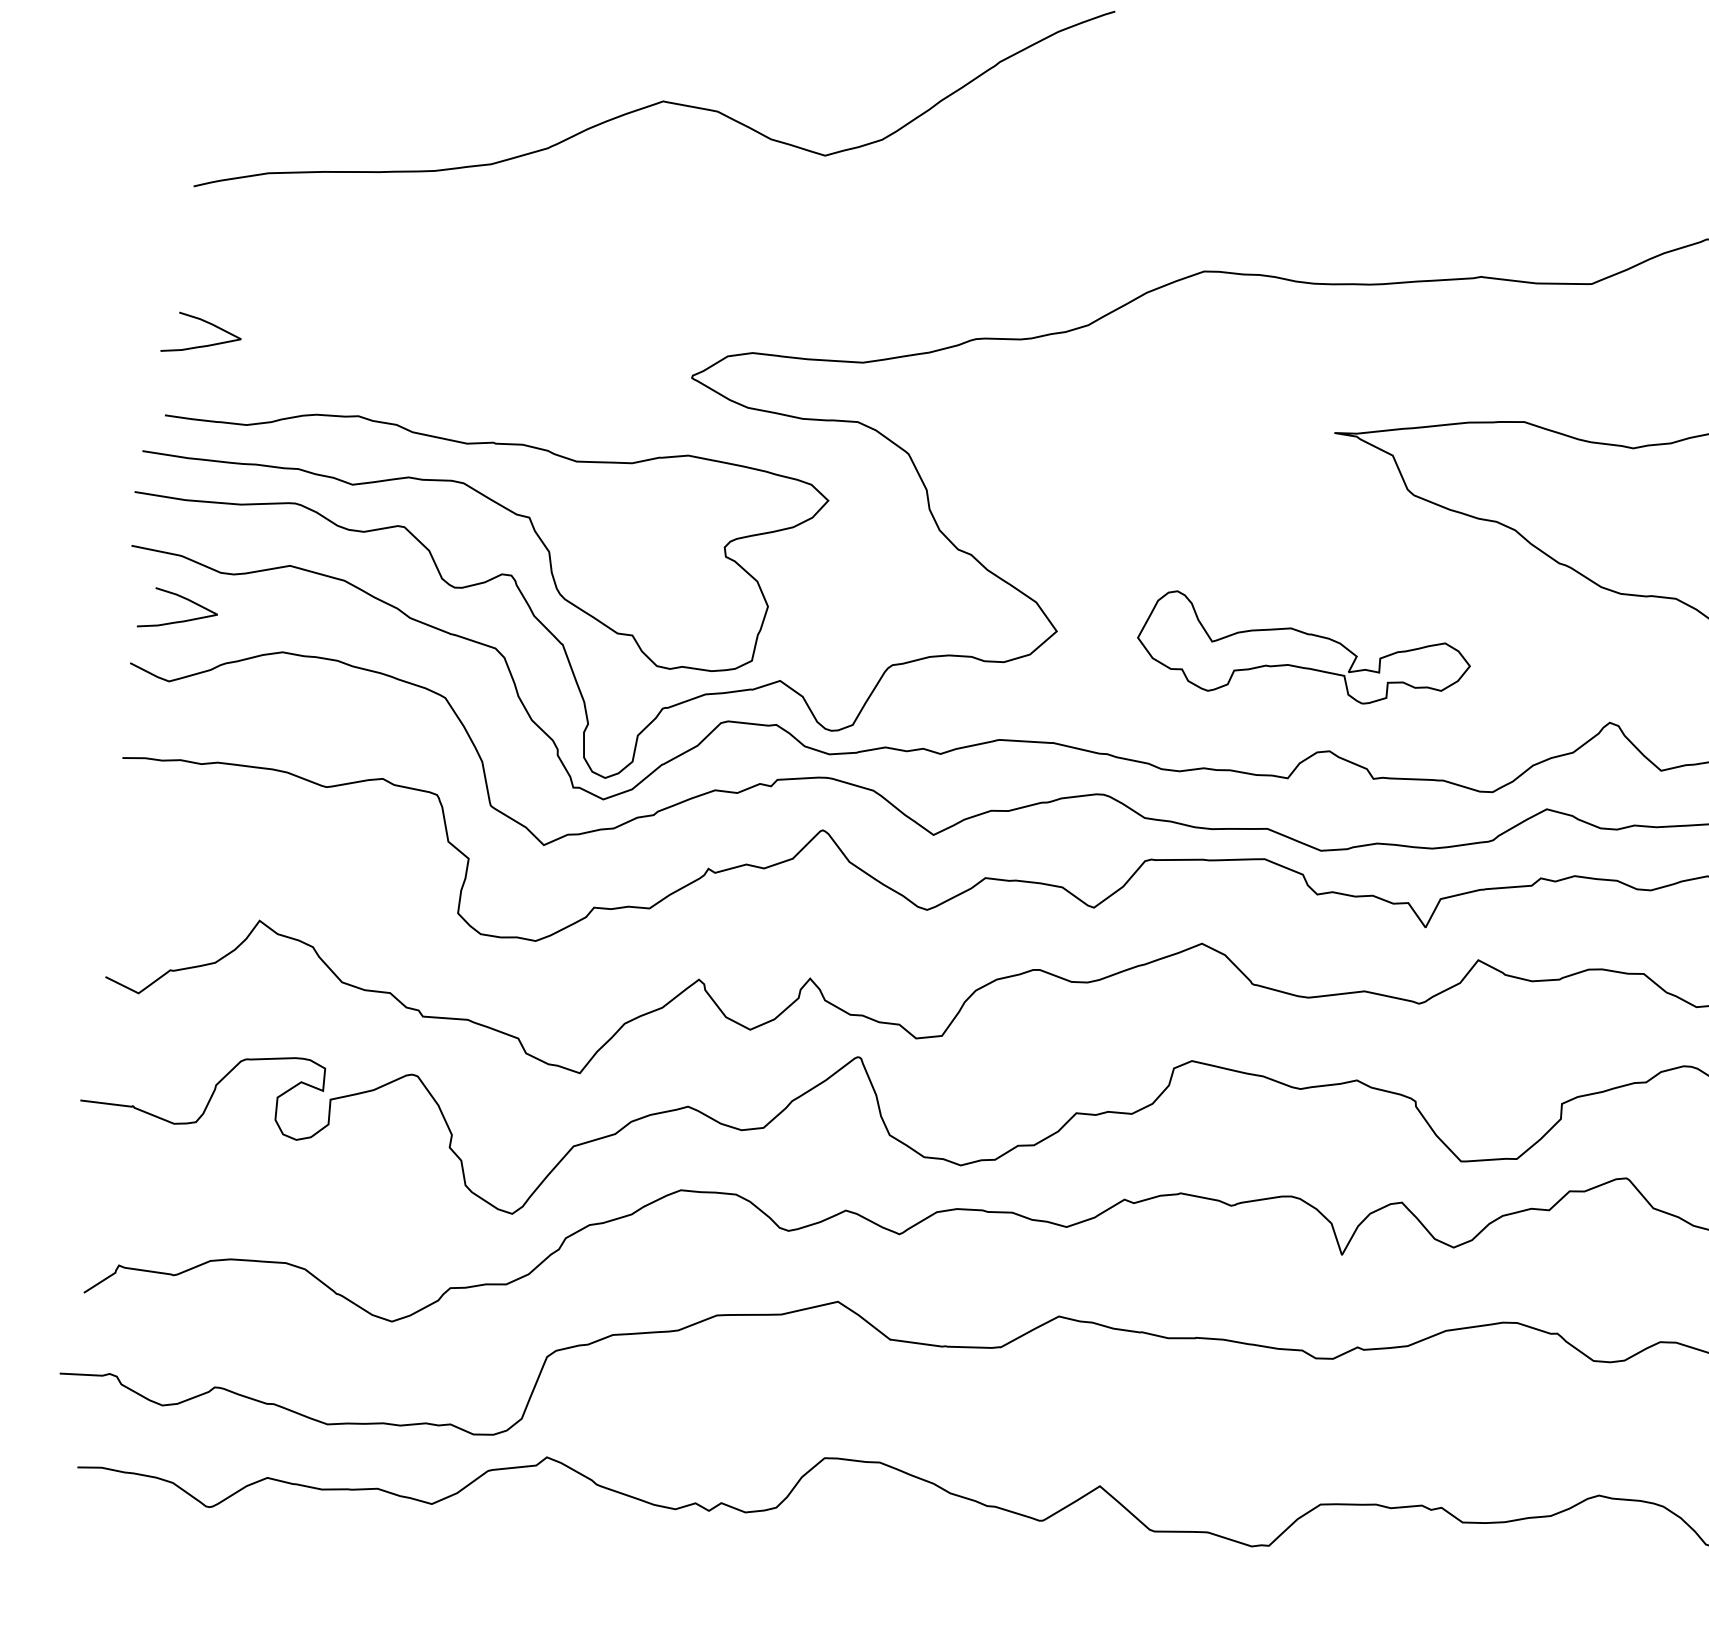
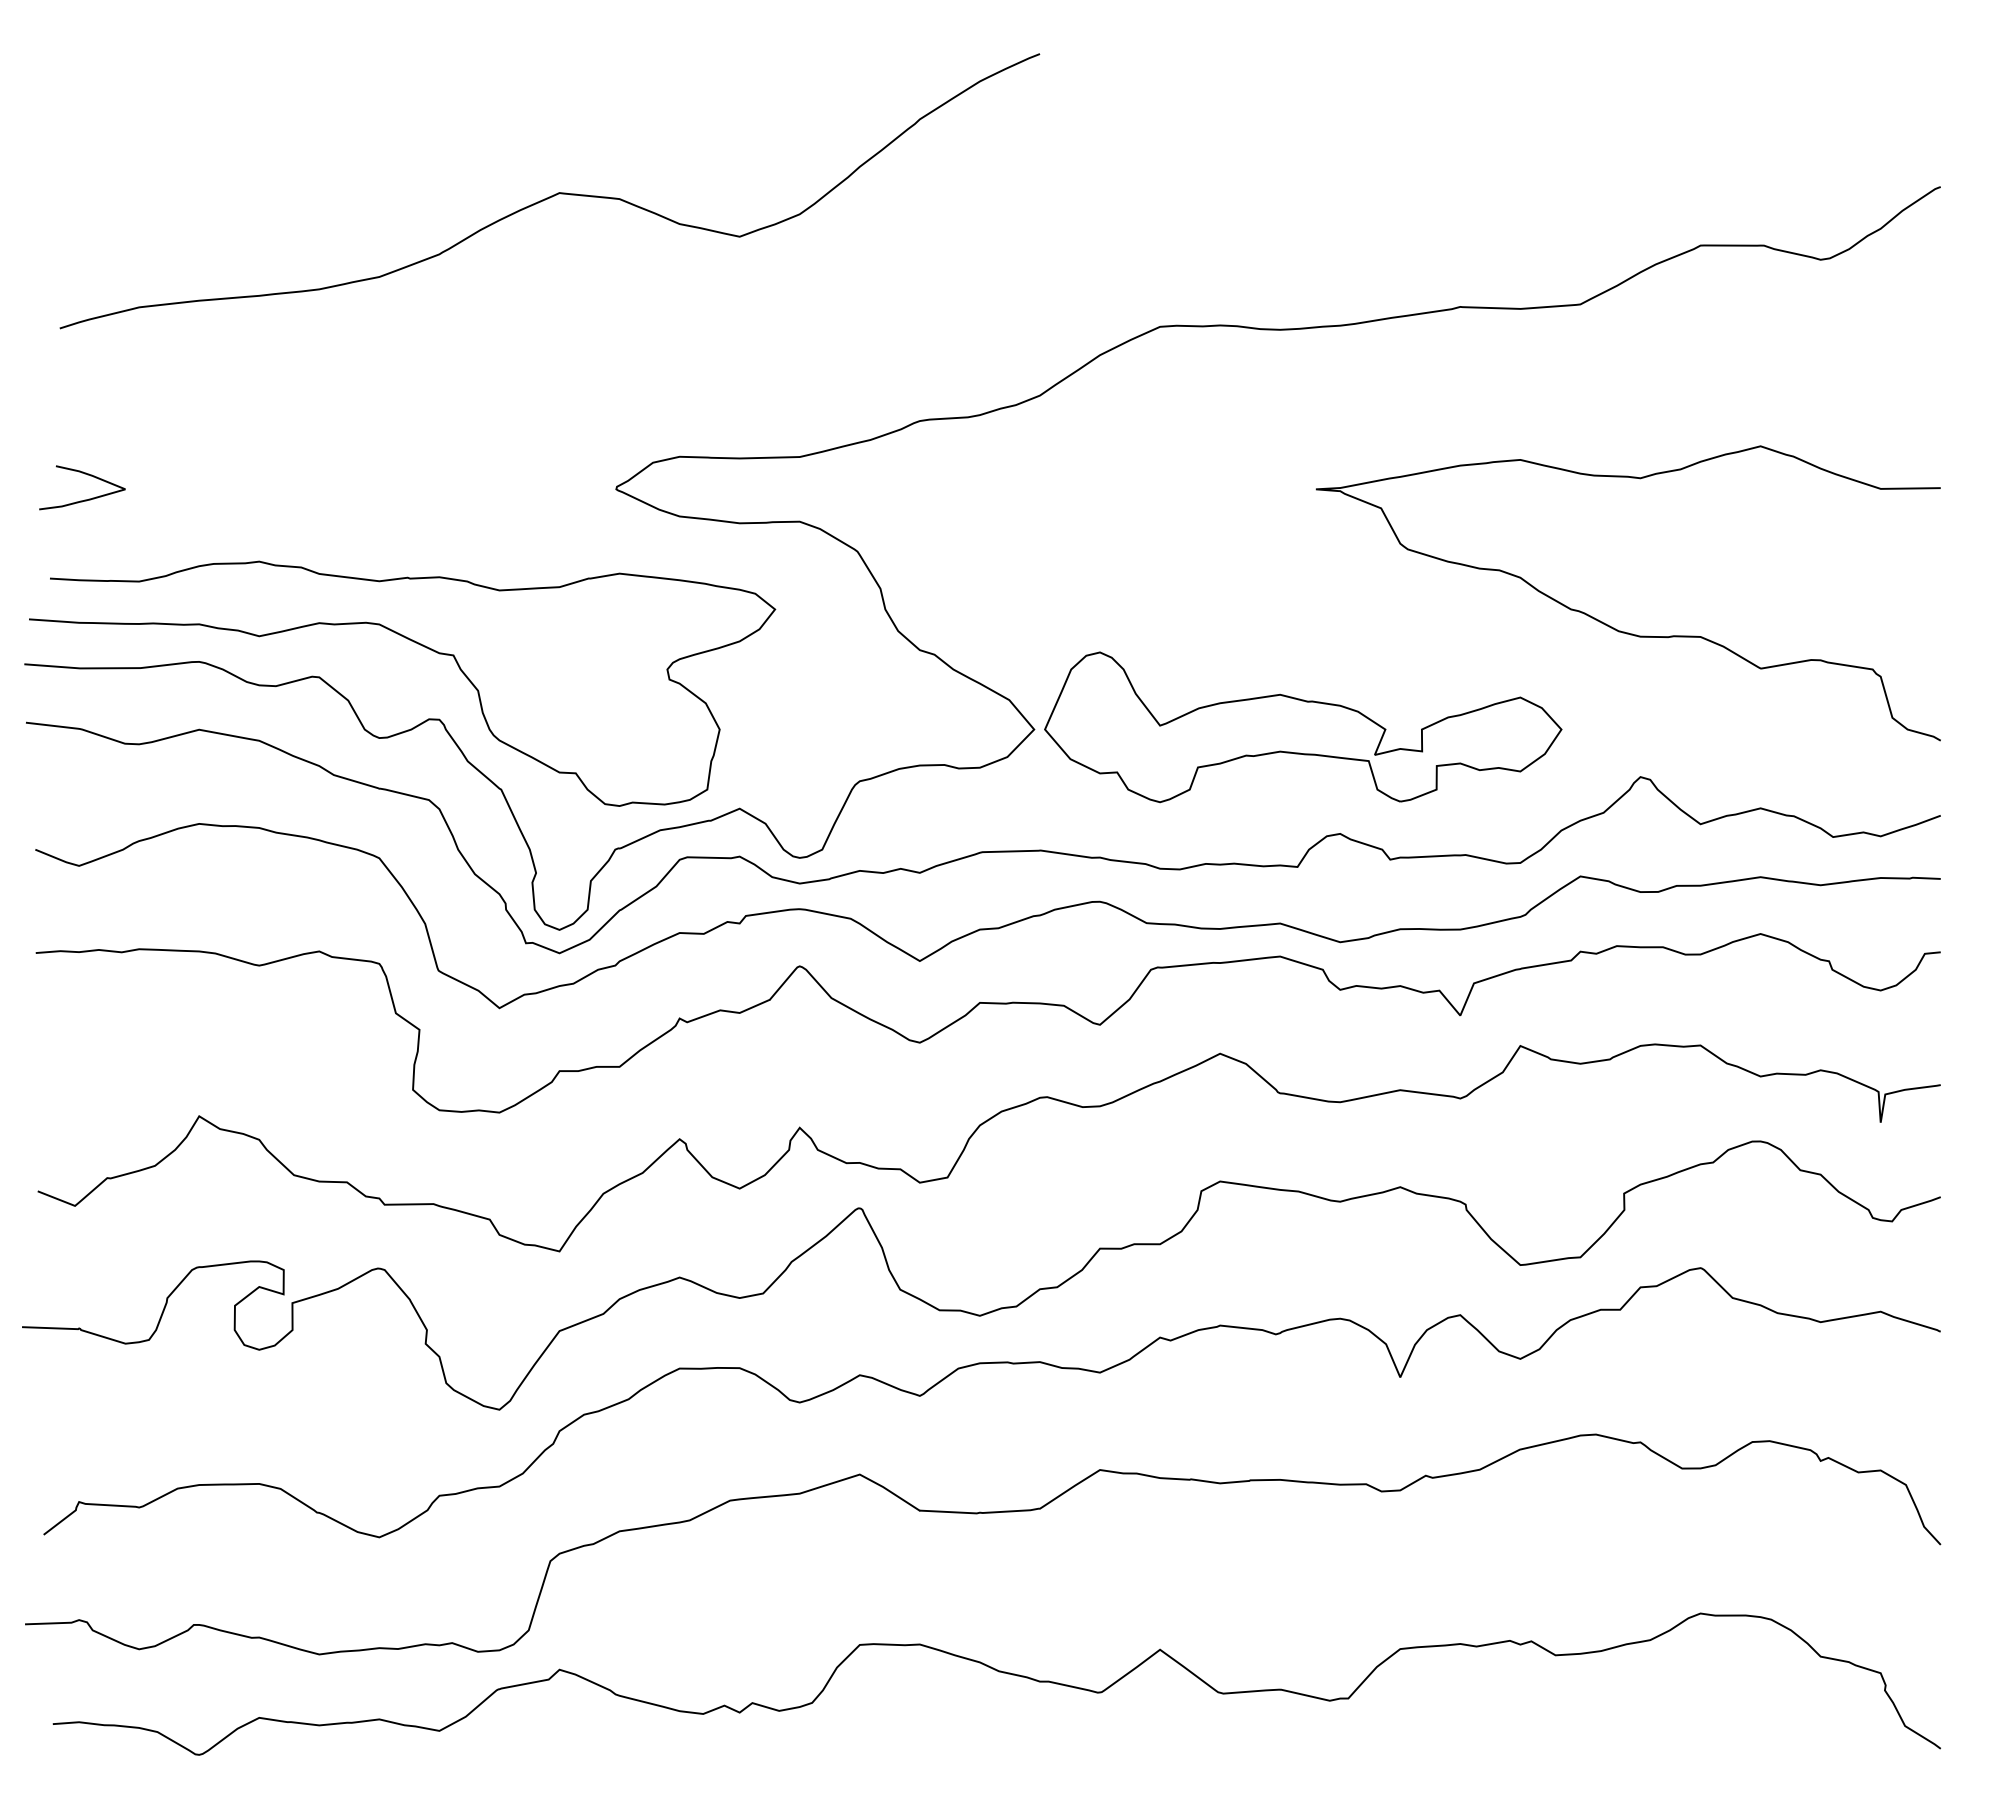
curve: (179, 620) -> (84, 799), removed
part: (1304, 650) -> (1303, 727), size x1.43

